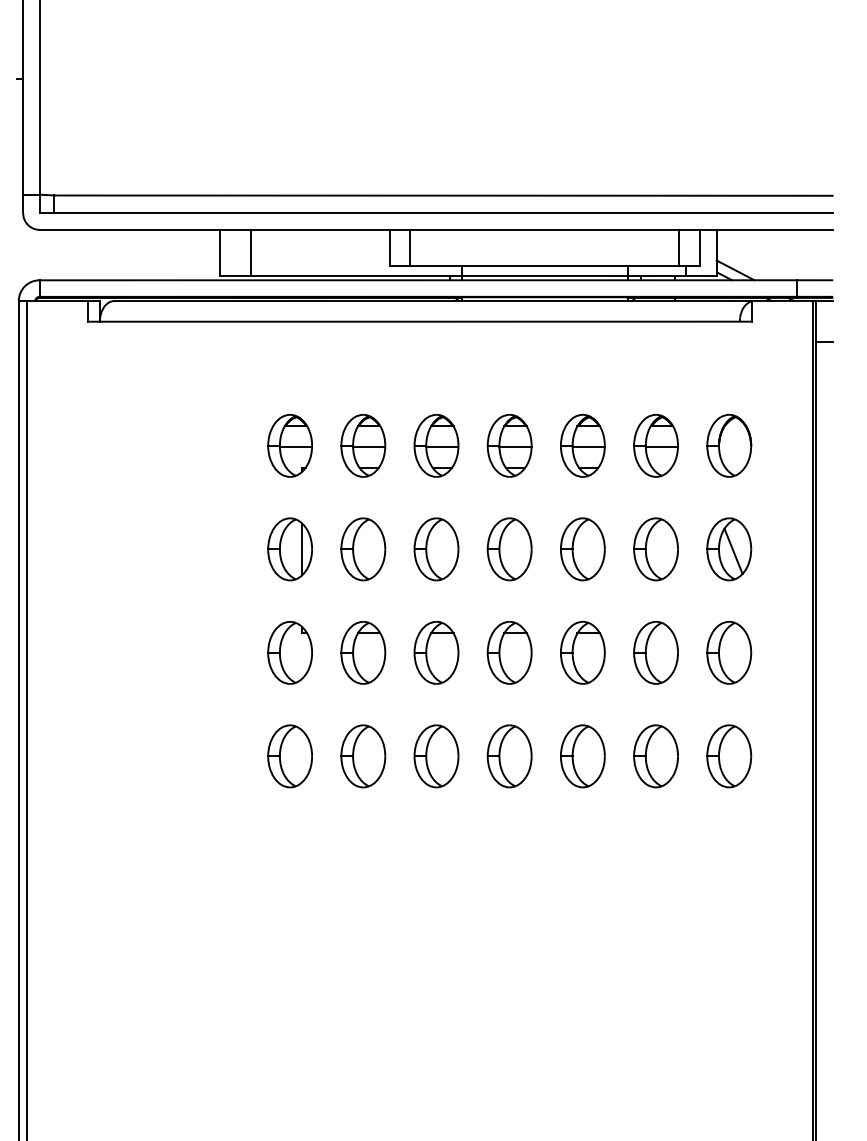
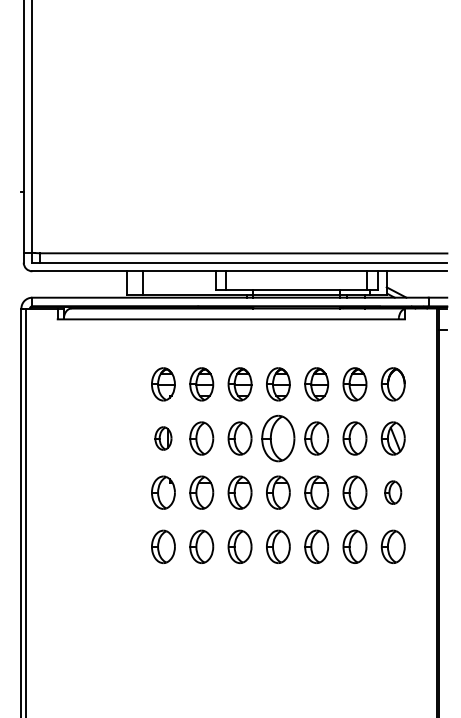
part: (290, 549) -> (163, 438), size x0.7
part: (509, 549) -> (278, 438), size x1.4
part: (727, 652) -> (392, 492), size x0.7

